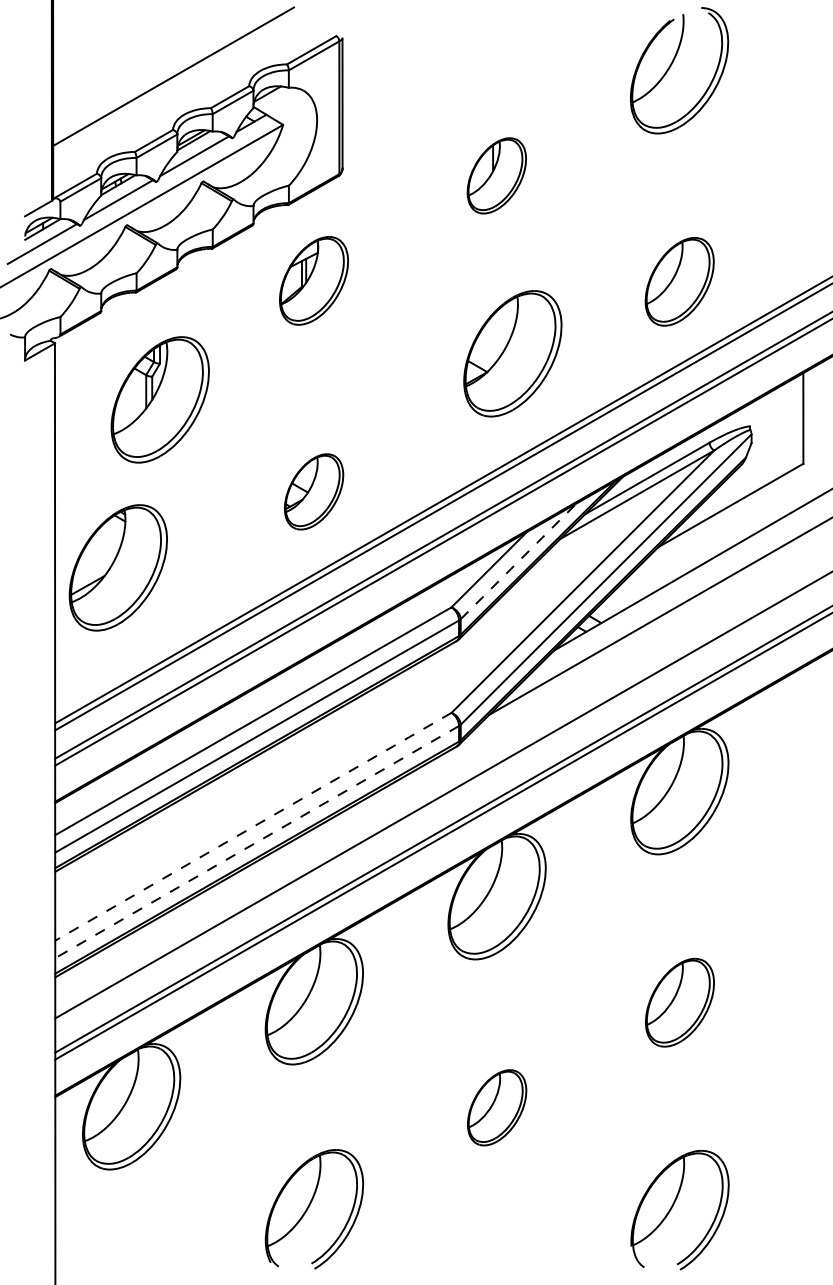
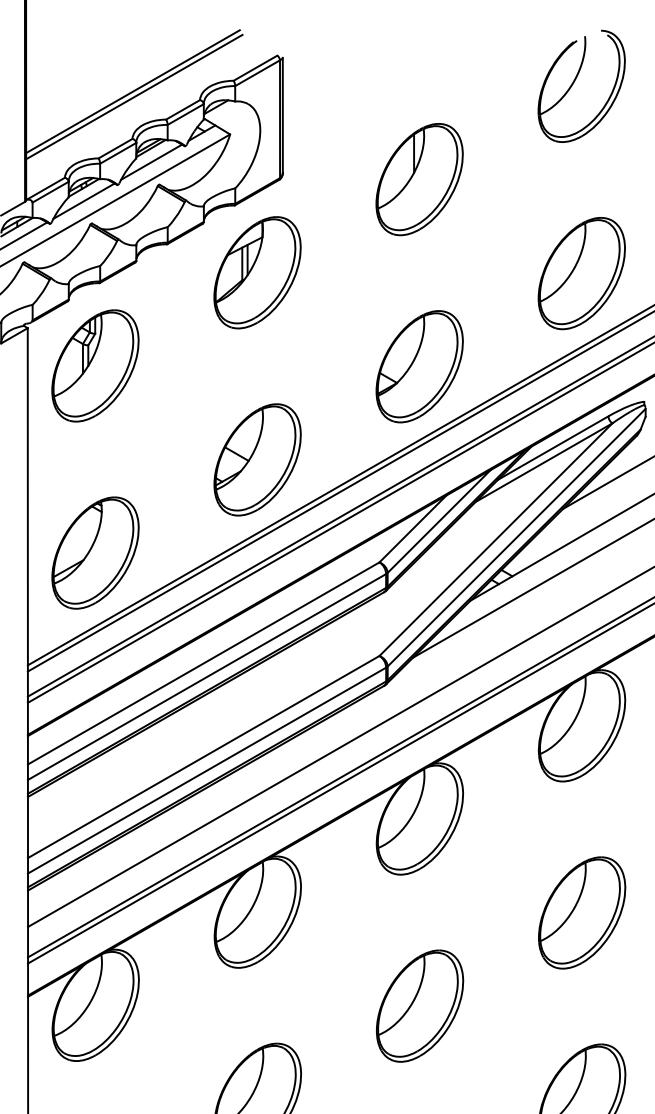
line: (175, 82) -> (134, 96), added
part: (496, 175) -> (419, 179), size x1.67
part: (313, 280) -> (257, 272), size x1.43
part: (679, 281) -> (581, 273), size x1.43
part: (512, 353) -> (419, 366), moved
part: (159, 399) -> (94, 365), moved
part: (313, 491) -> (257, 459), size x1.67
line: (518, 561) -> (438, 521), dashed -> solid
part: (117, 567) -> (94, 552), moved
line: (253, 826) -> (203, 756), dashed -> solid
line: (257, 842) -> (207, 770), dashed -> solid
part: (679, 1002) -> (581, 912), size x1.43
part: (496, 1107) -> (419, 1006), size x1.67

